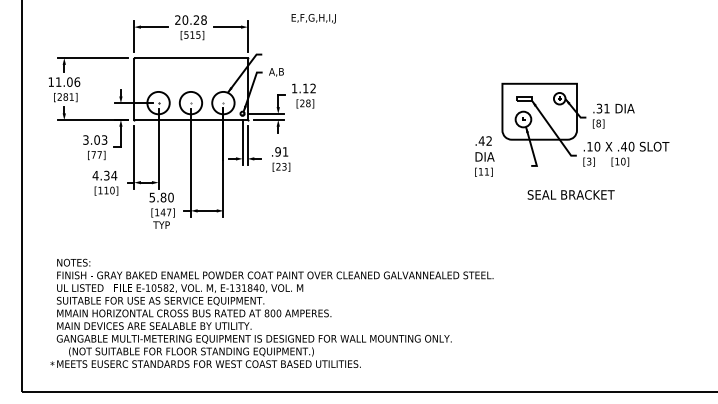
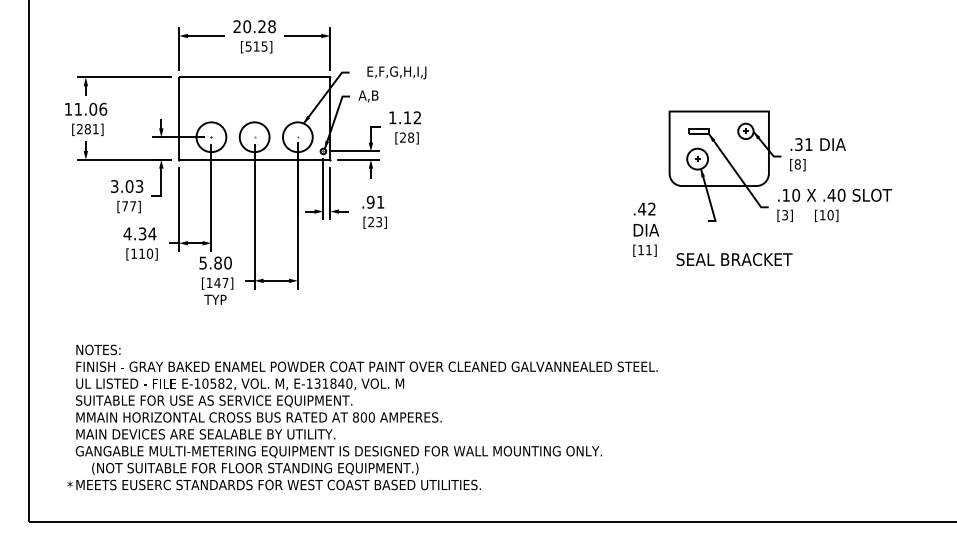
text: (313, 18) -> (396, 72), moved
text: (484, 156) -> (645, 229), moved
text: (570, 194) -> (733, 259), moved

